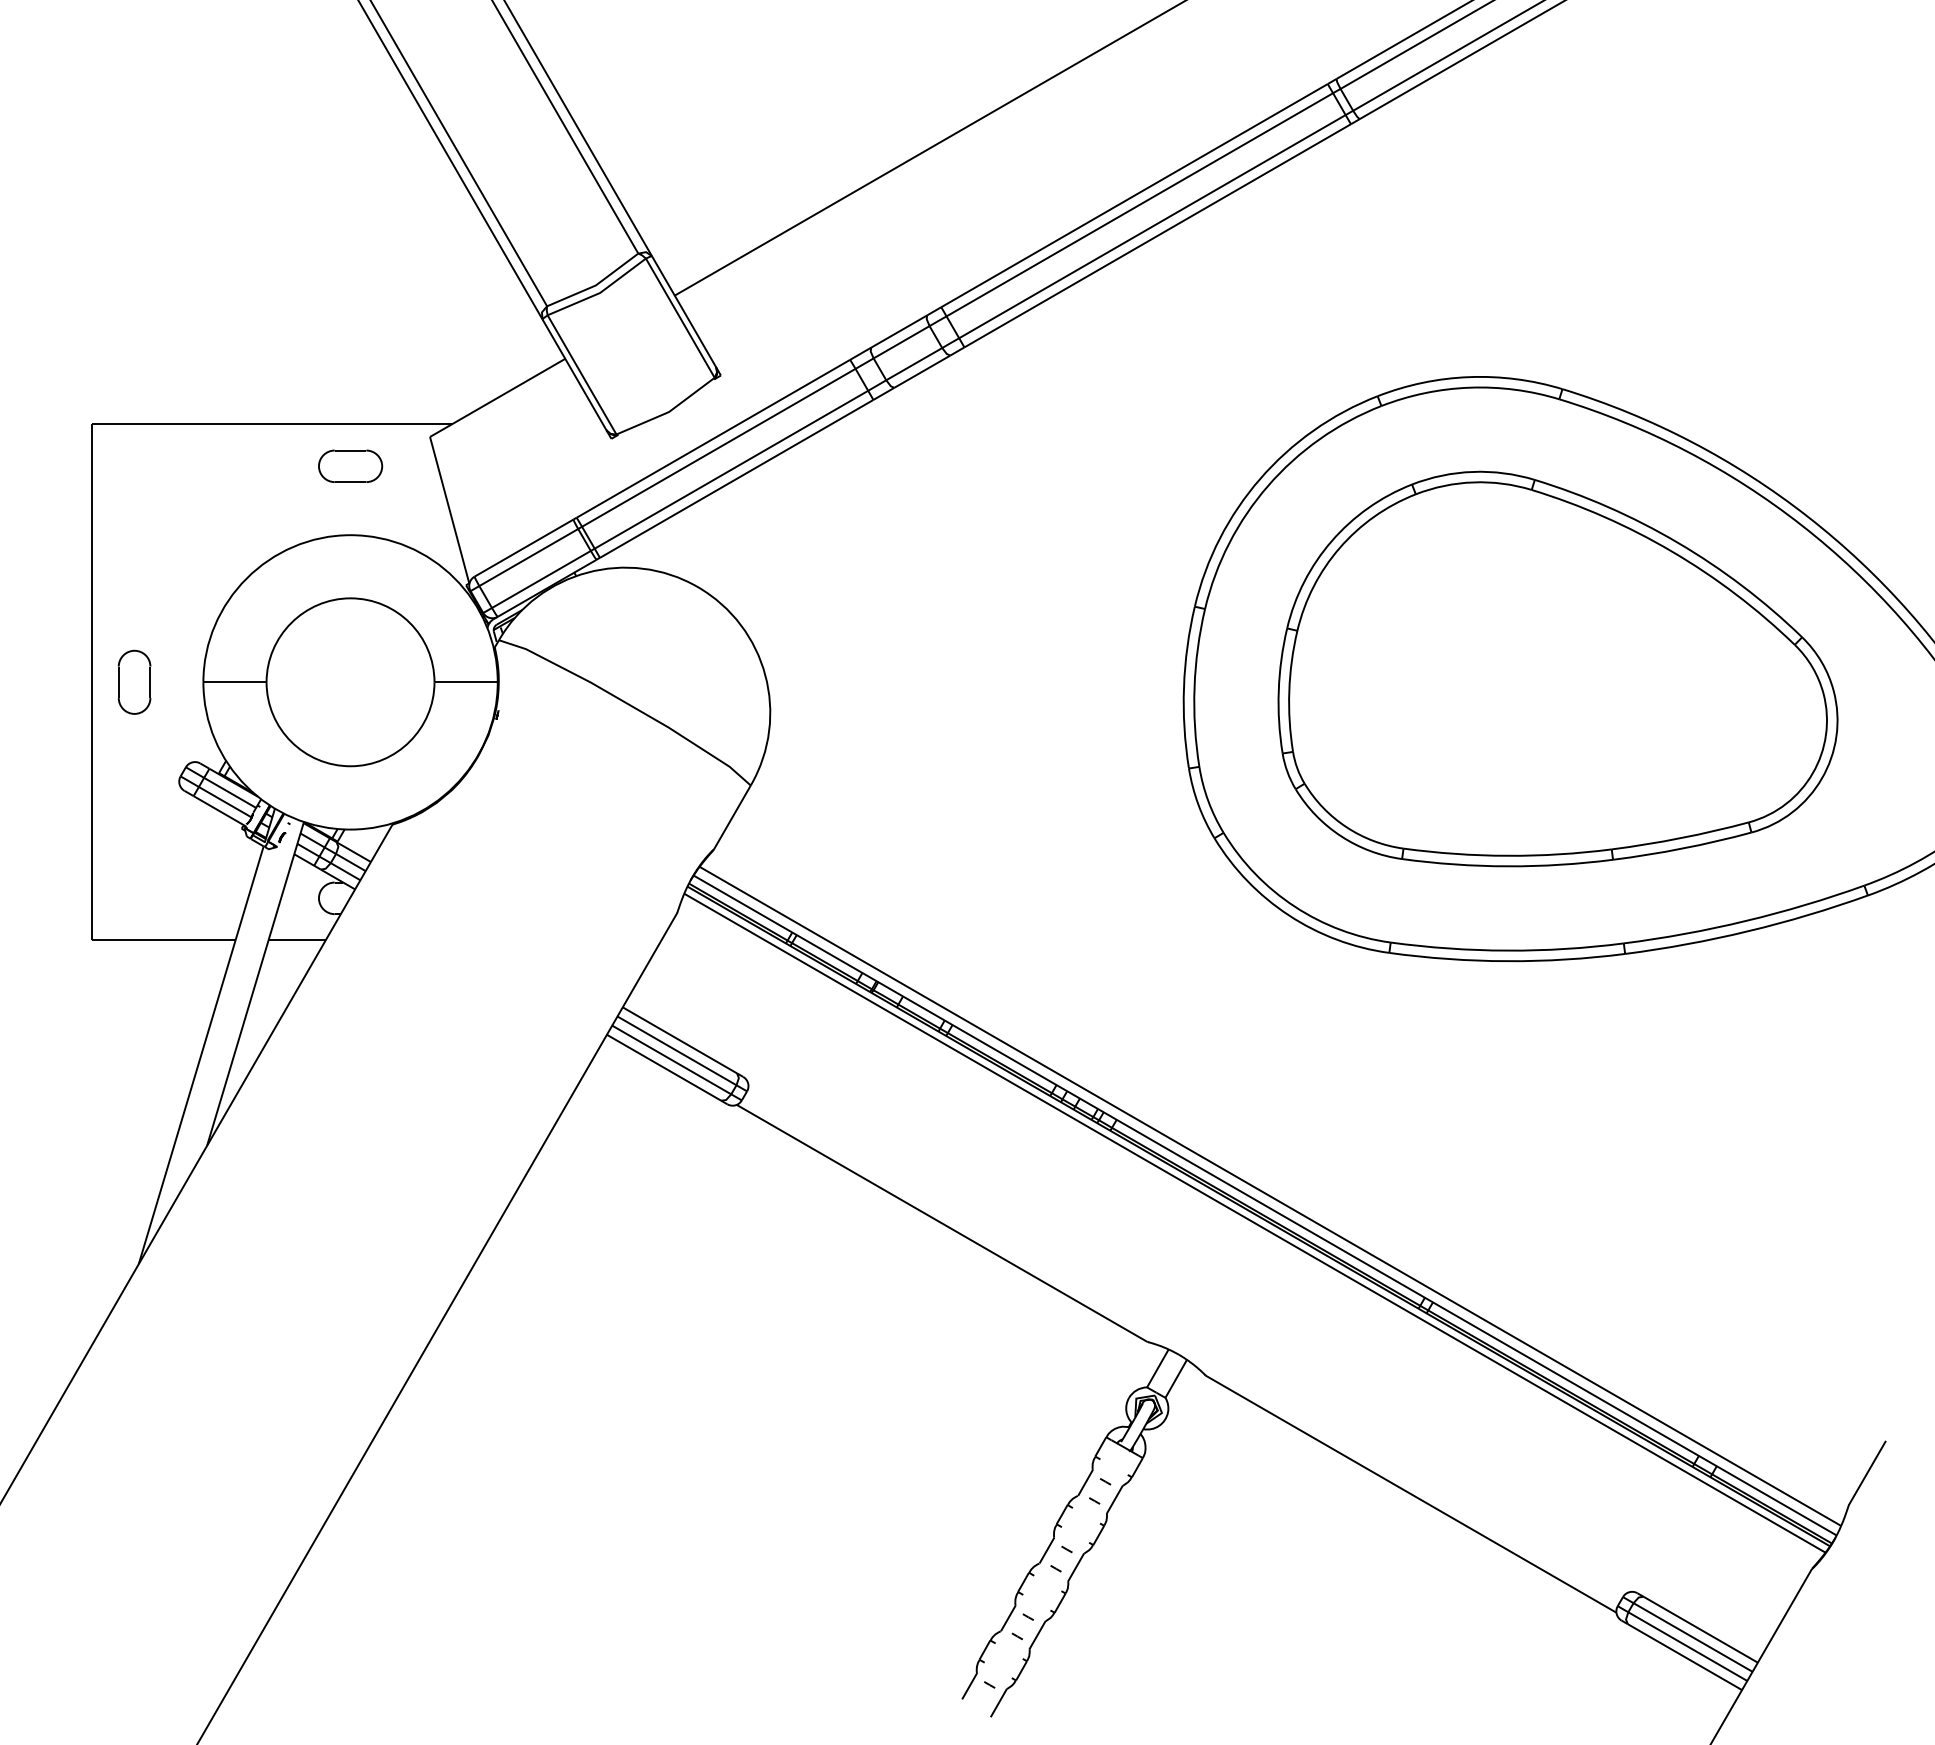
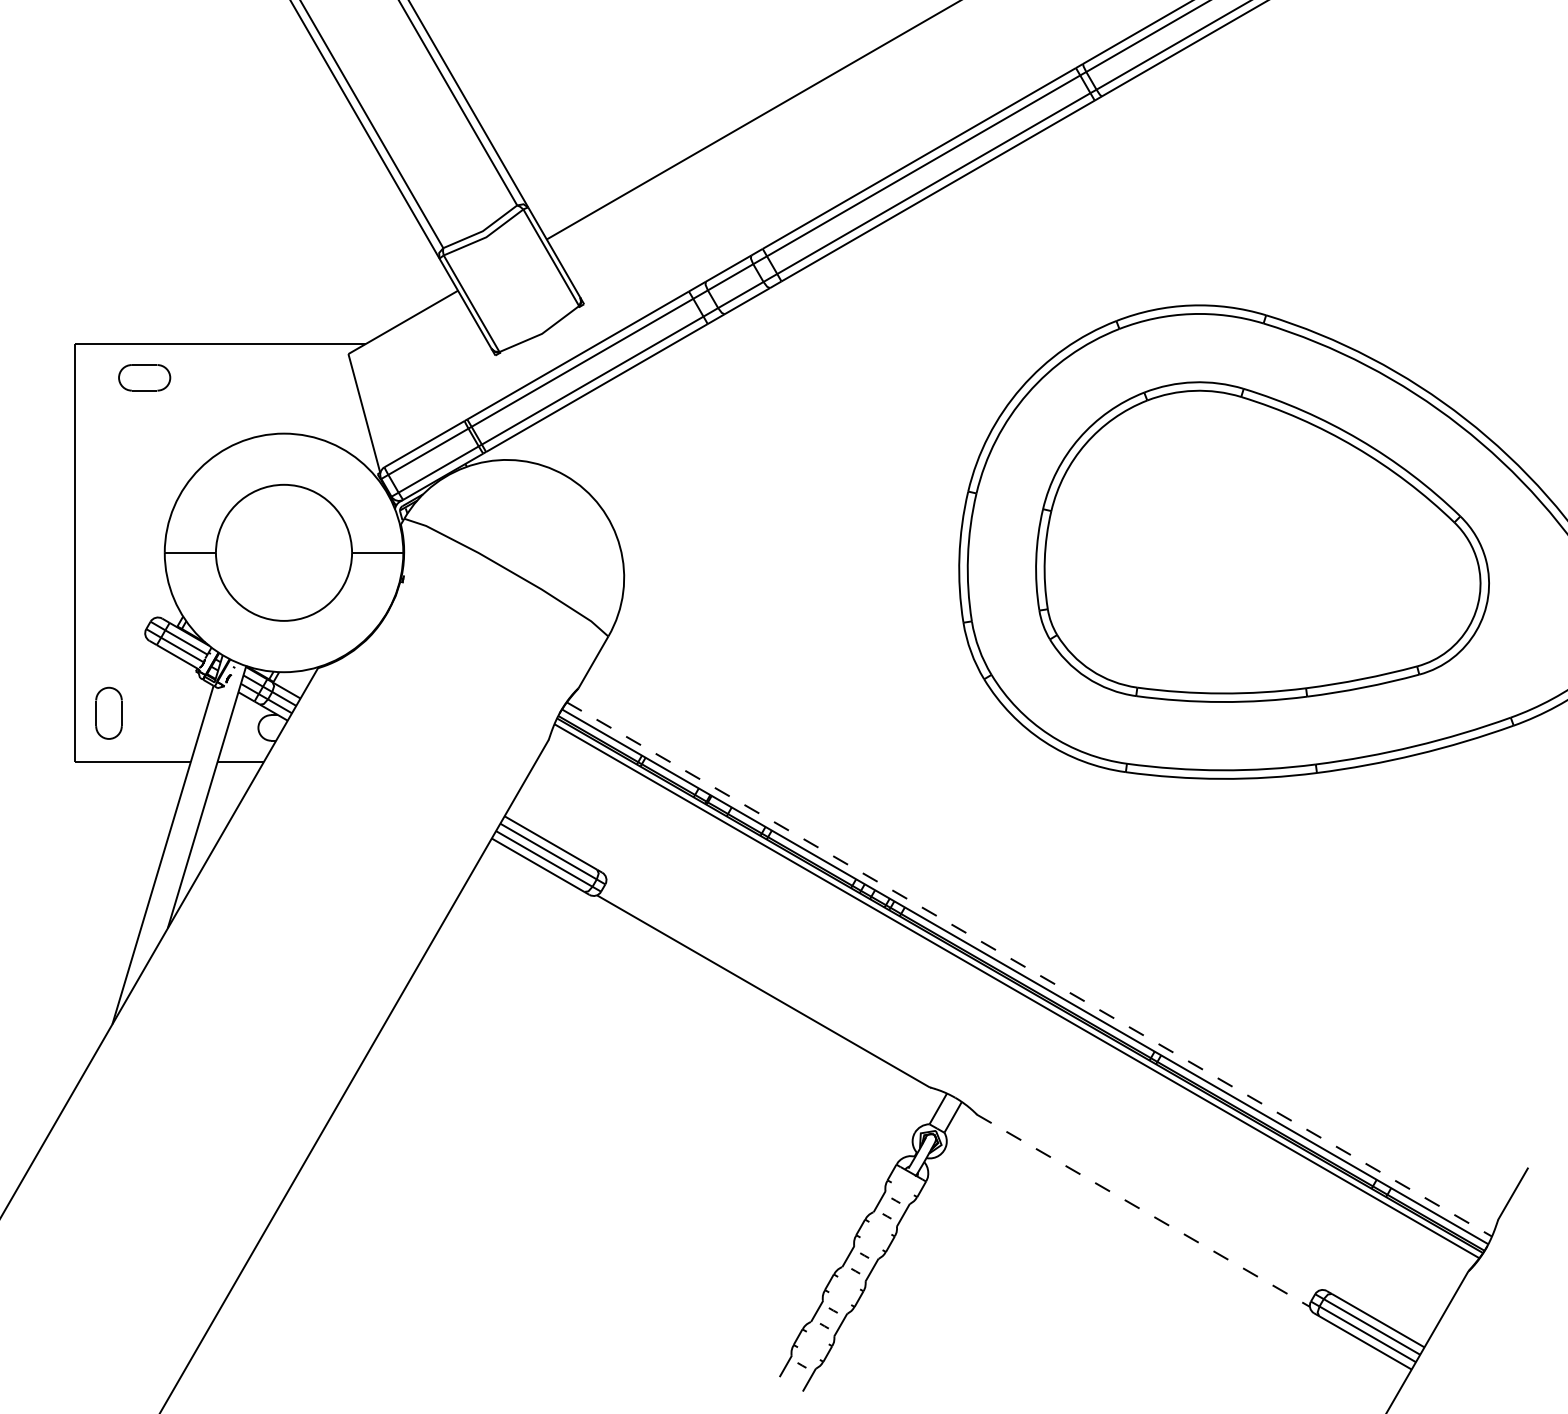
part: (350, 465) -> (144, 377), moved
part: (134, 681) -> (108, 712), moved
line: (1270, 1196) -> (1029, 969), solid -> dashed
line: (1411, 1494) -> (1143, 1211), solid -> dashed

